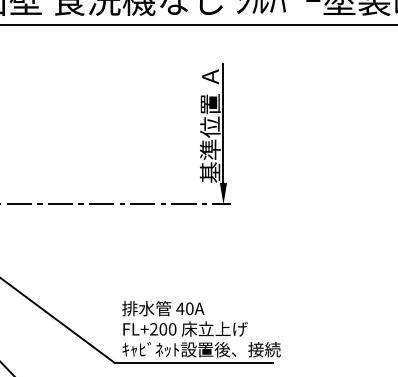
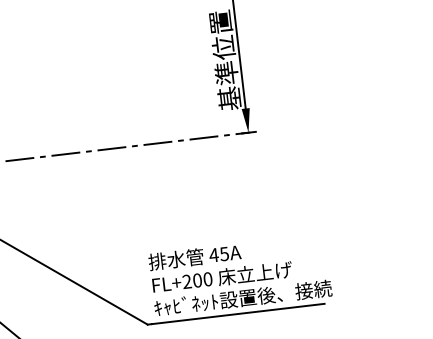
text: (189, 308) -> (224, 253), 40A -> 45A

